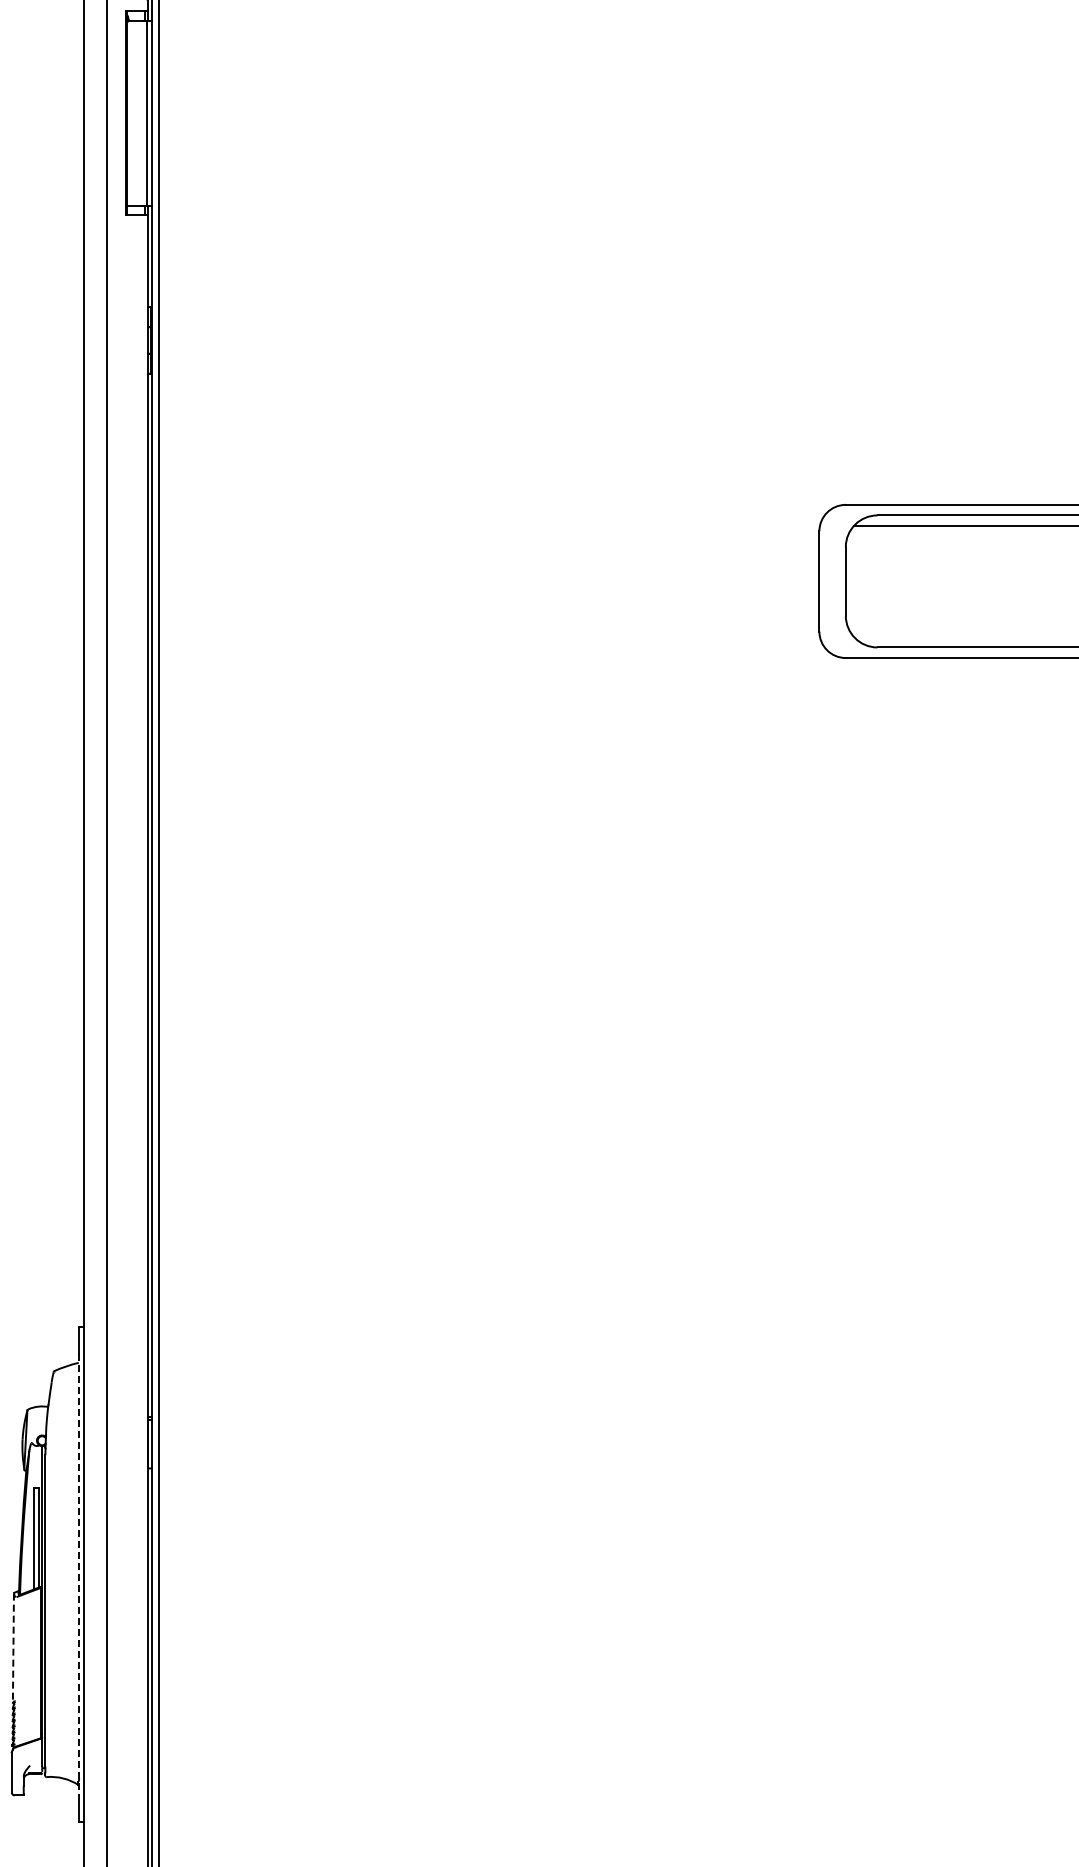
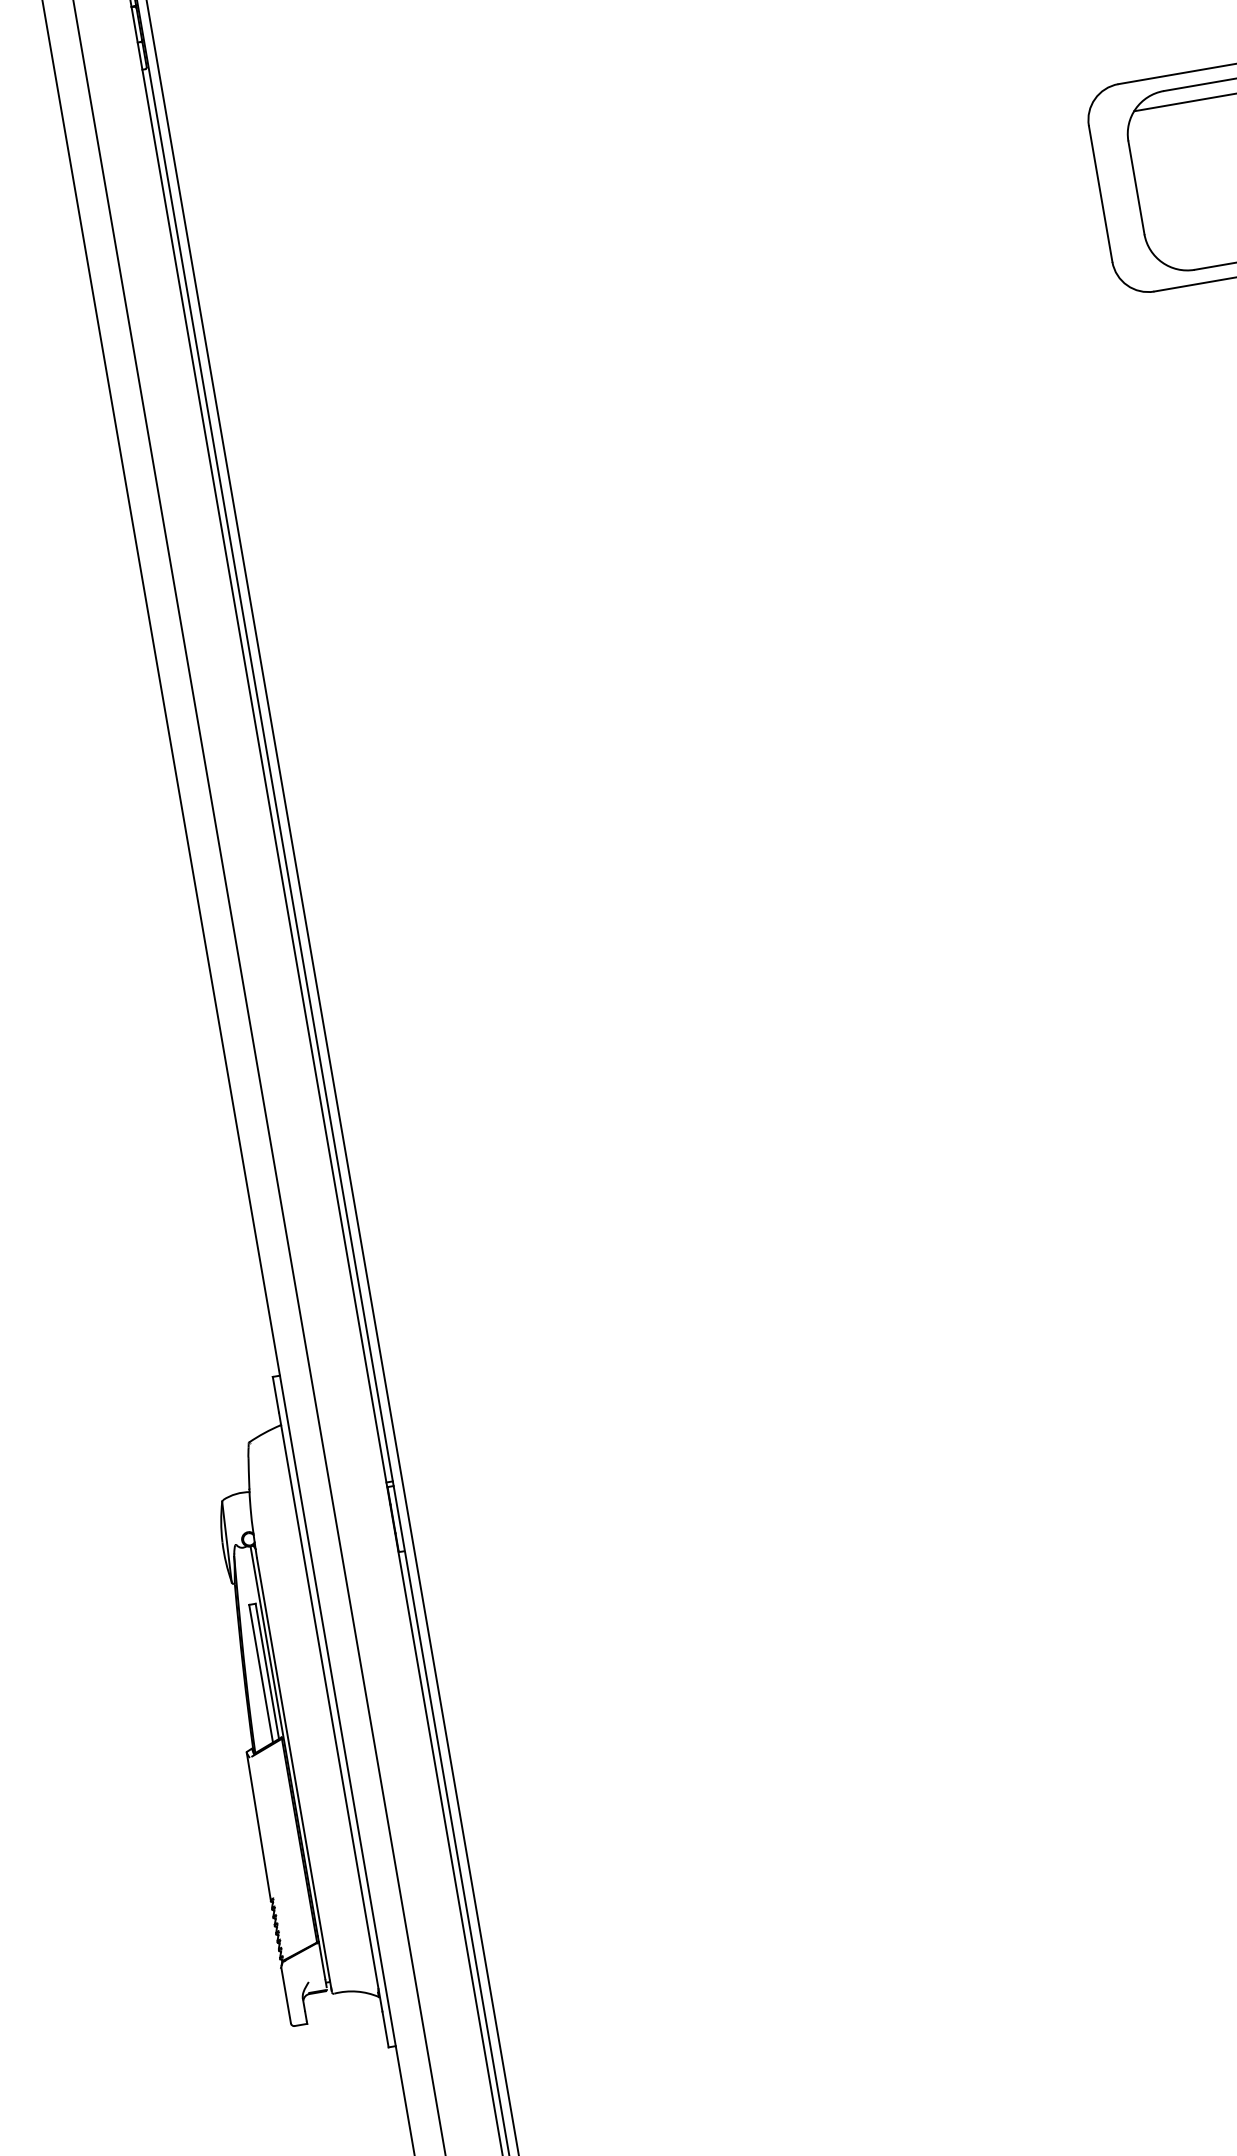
line: (79, 1575) -> (331, 1713), dashed -> solid
line: (13, 1648) -> (259, 1827), dashed -> solid

